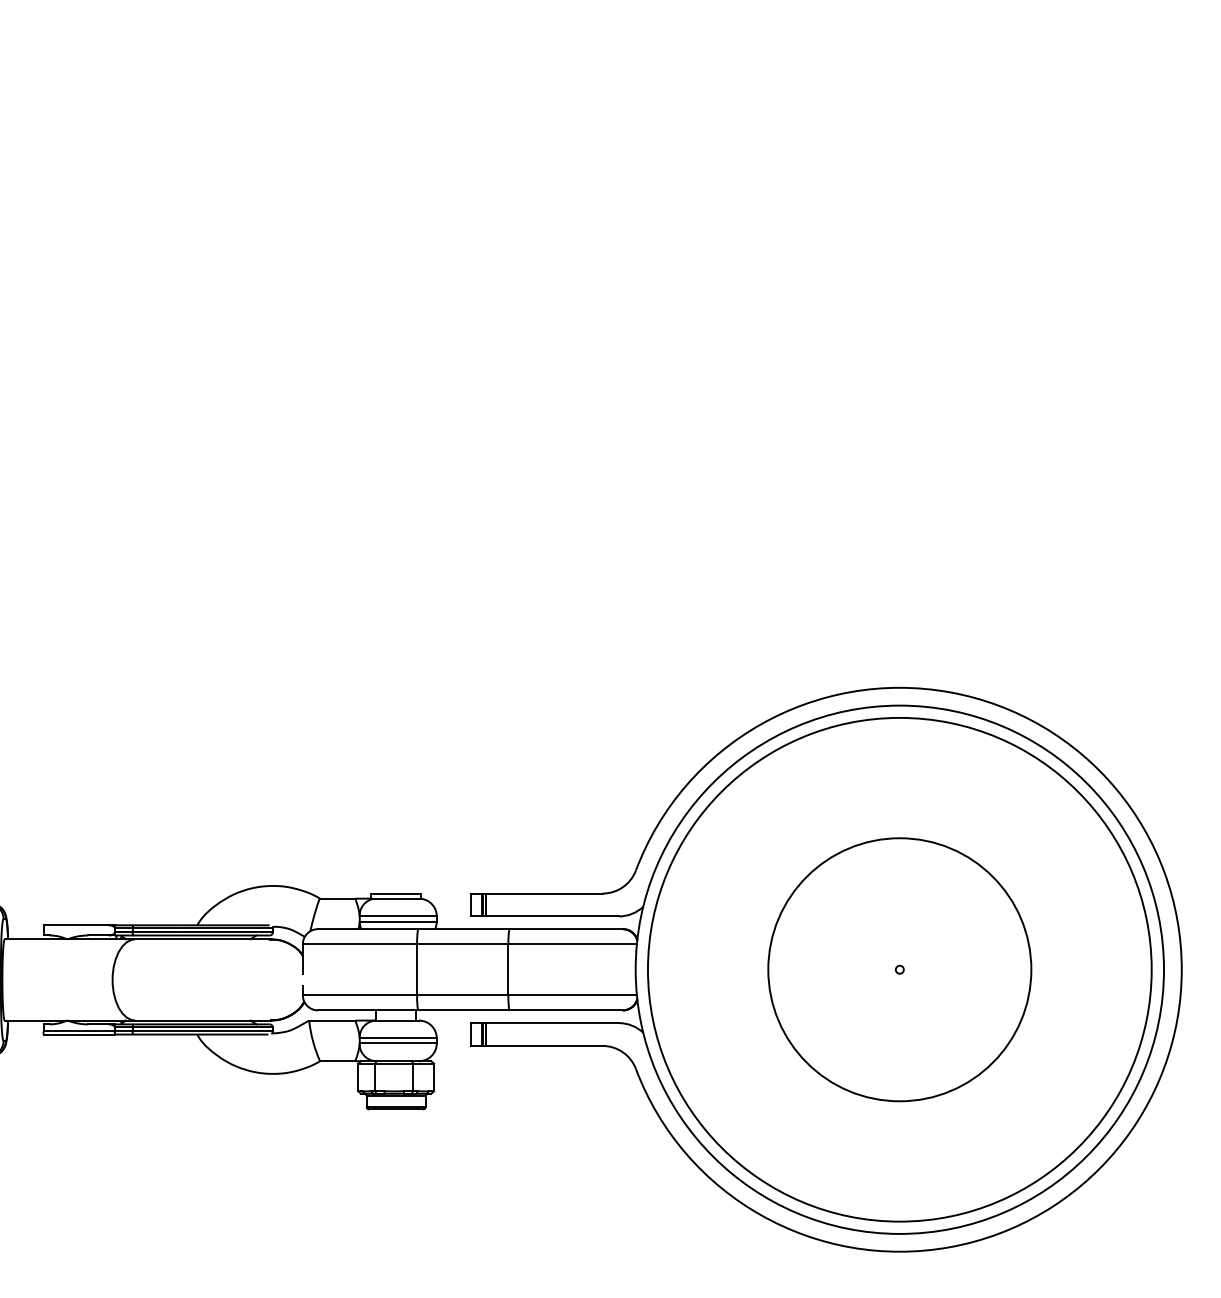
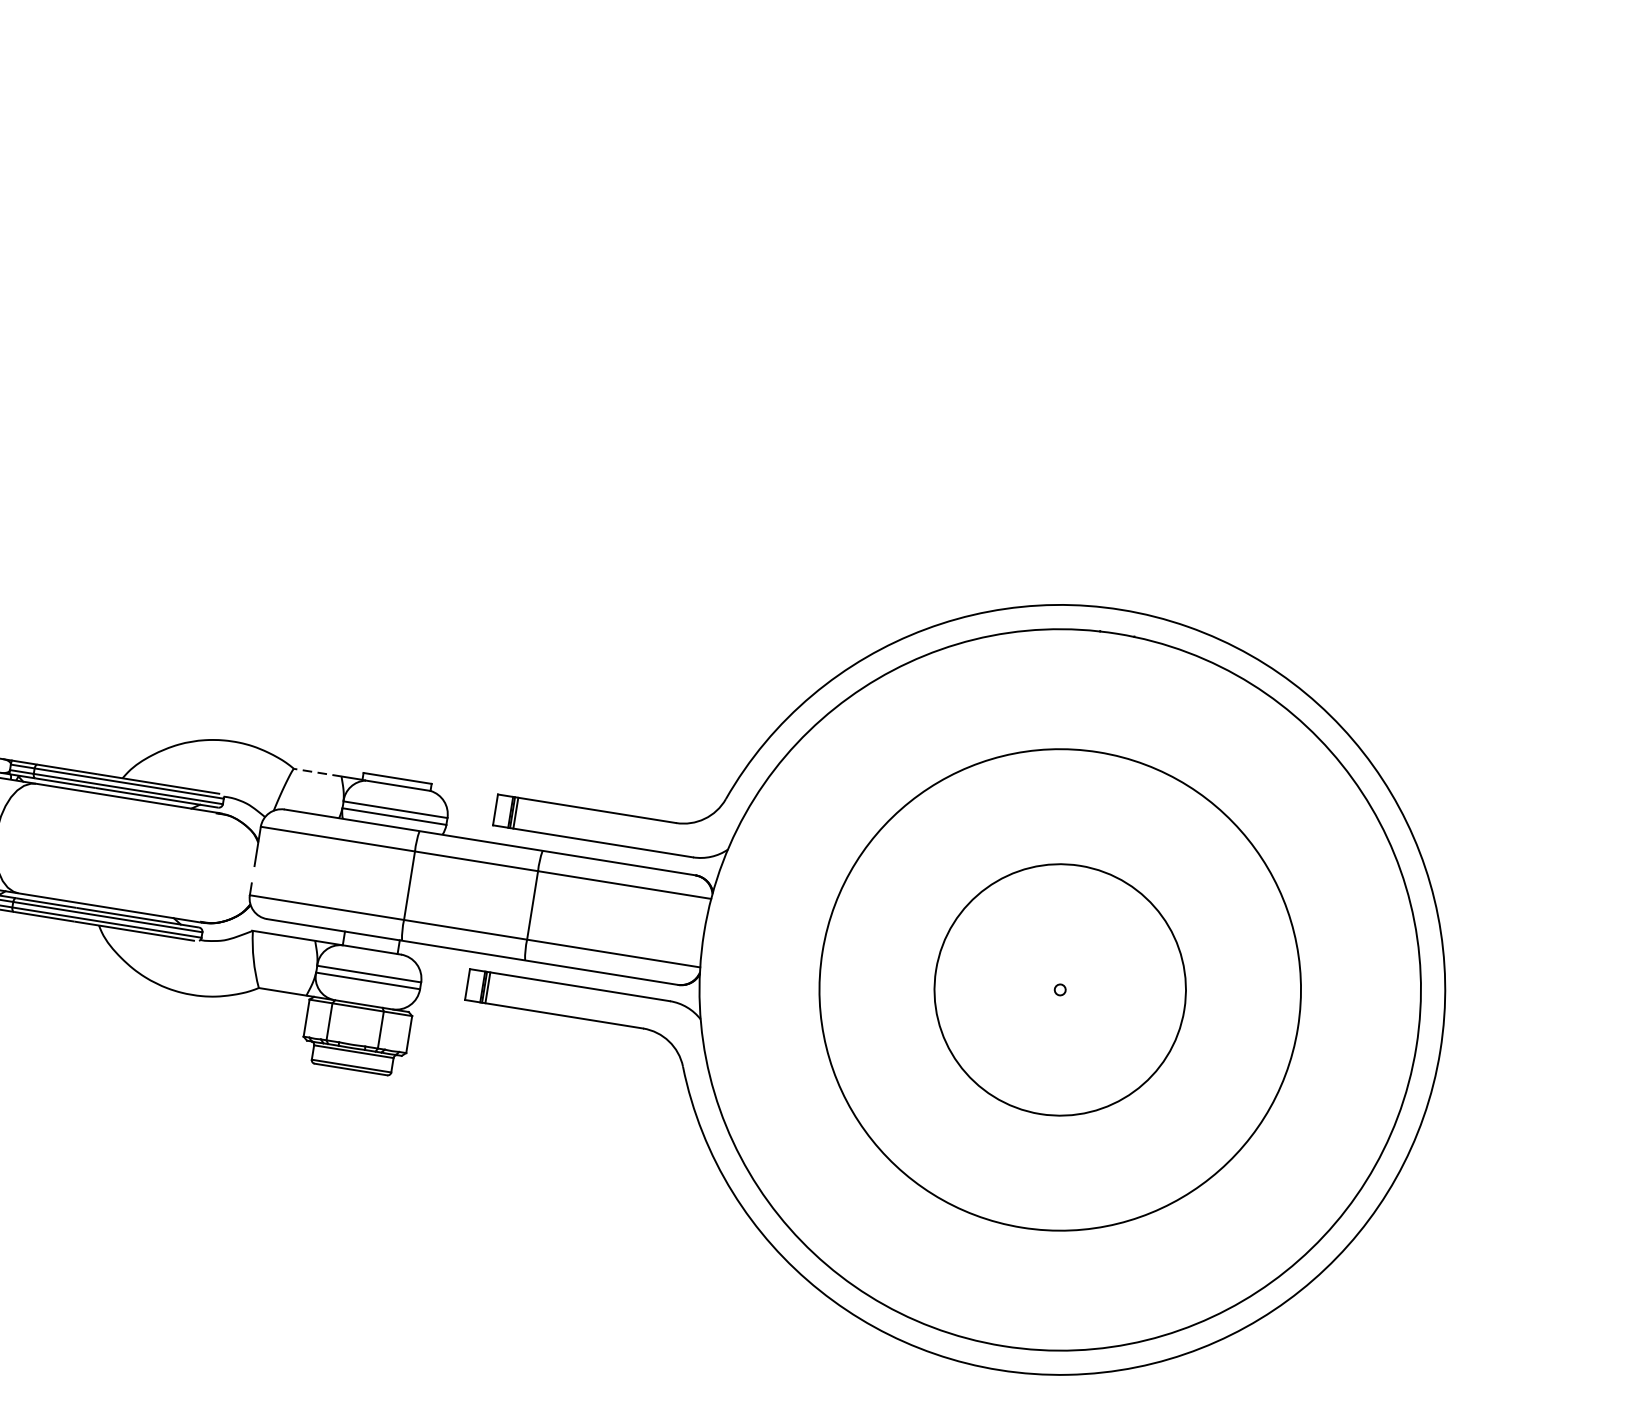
line: (337, 898) -> (317, 772), solid -> dashed
circle: (899, 969) -> (1059, 989), size x0.7
circle: (899, 969) -> (1059, 989), size x0.7

